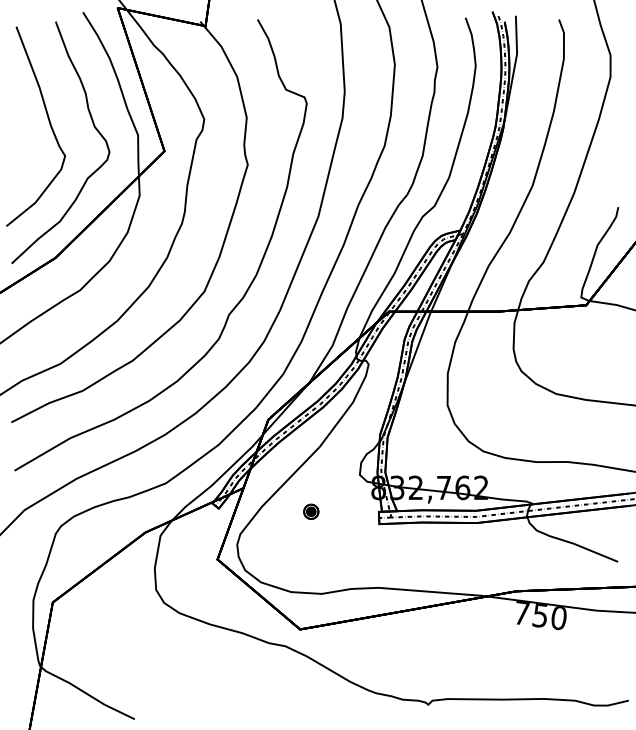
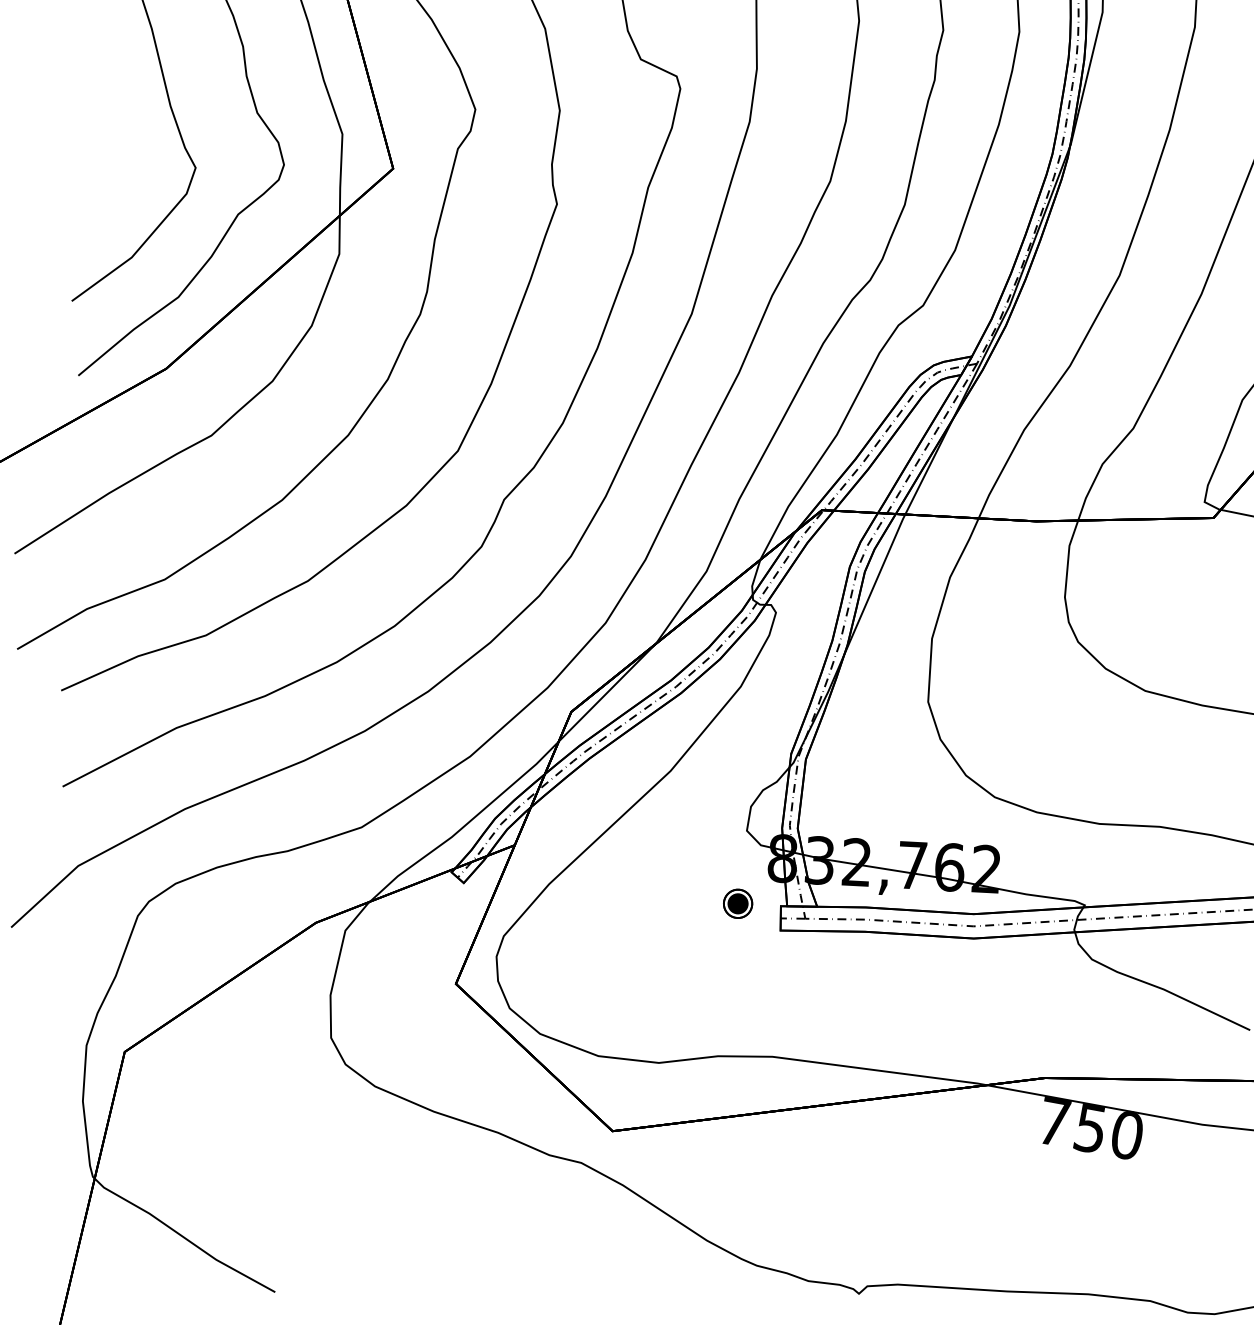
part: (311, 511) -> (738, 903), moved

